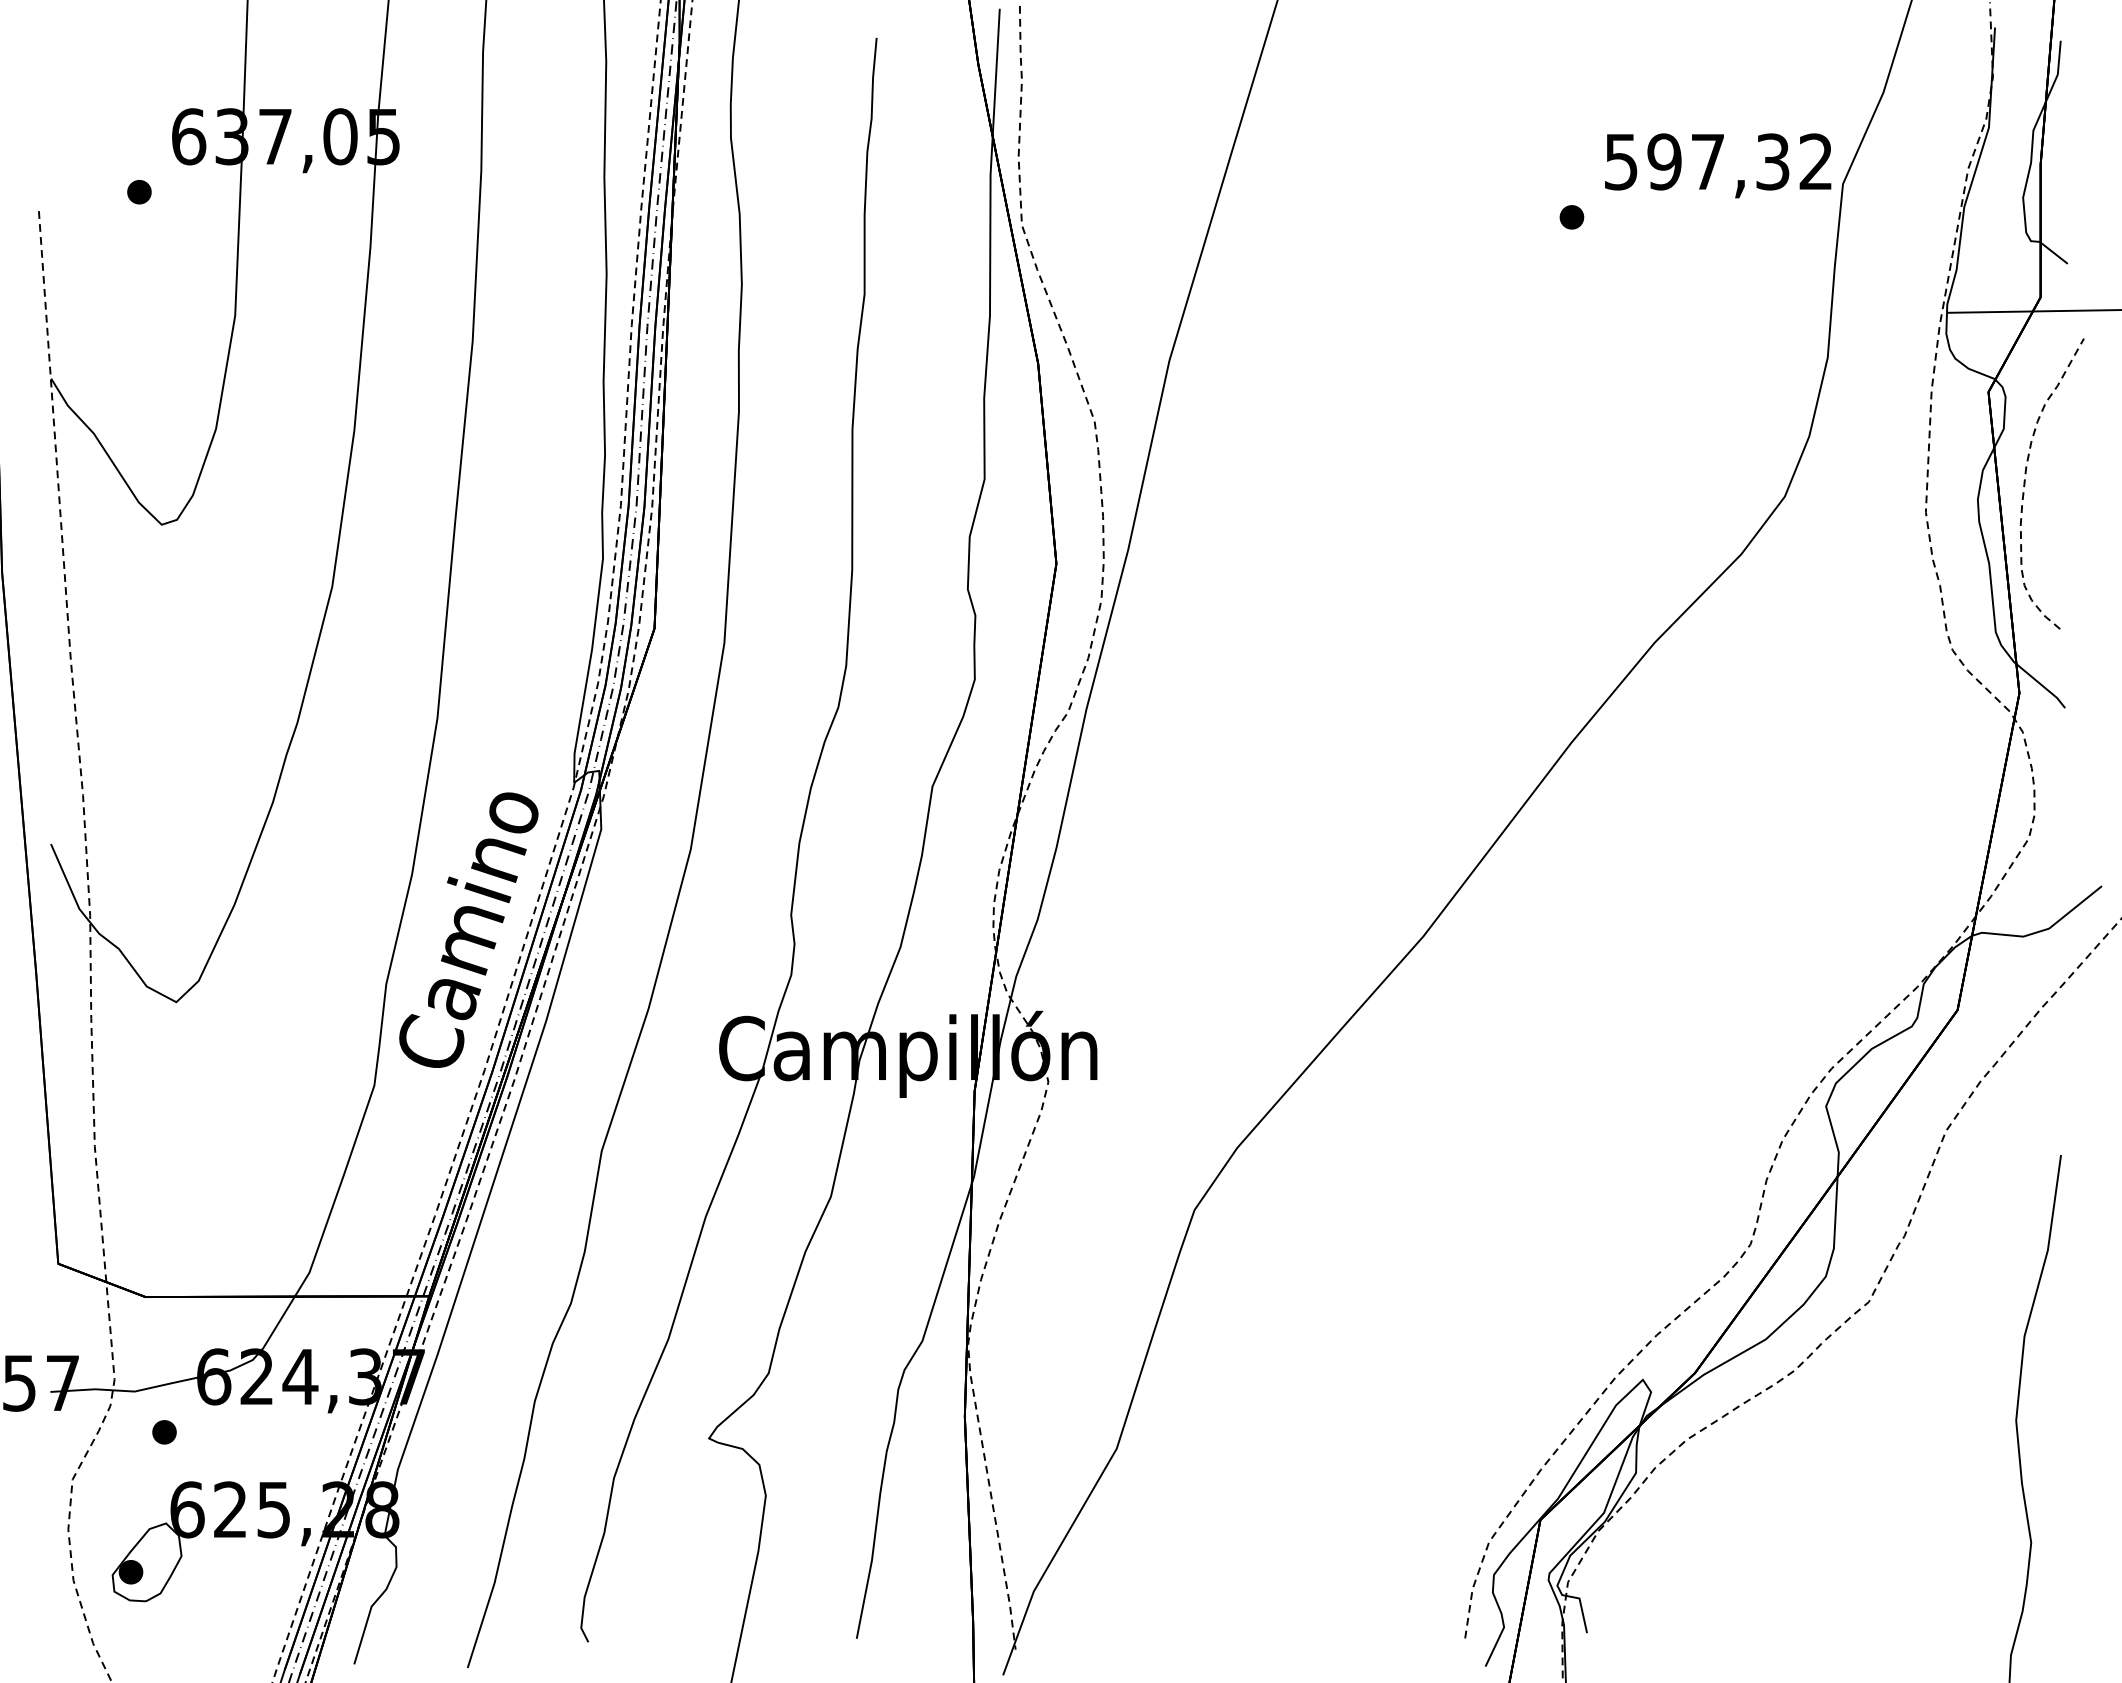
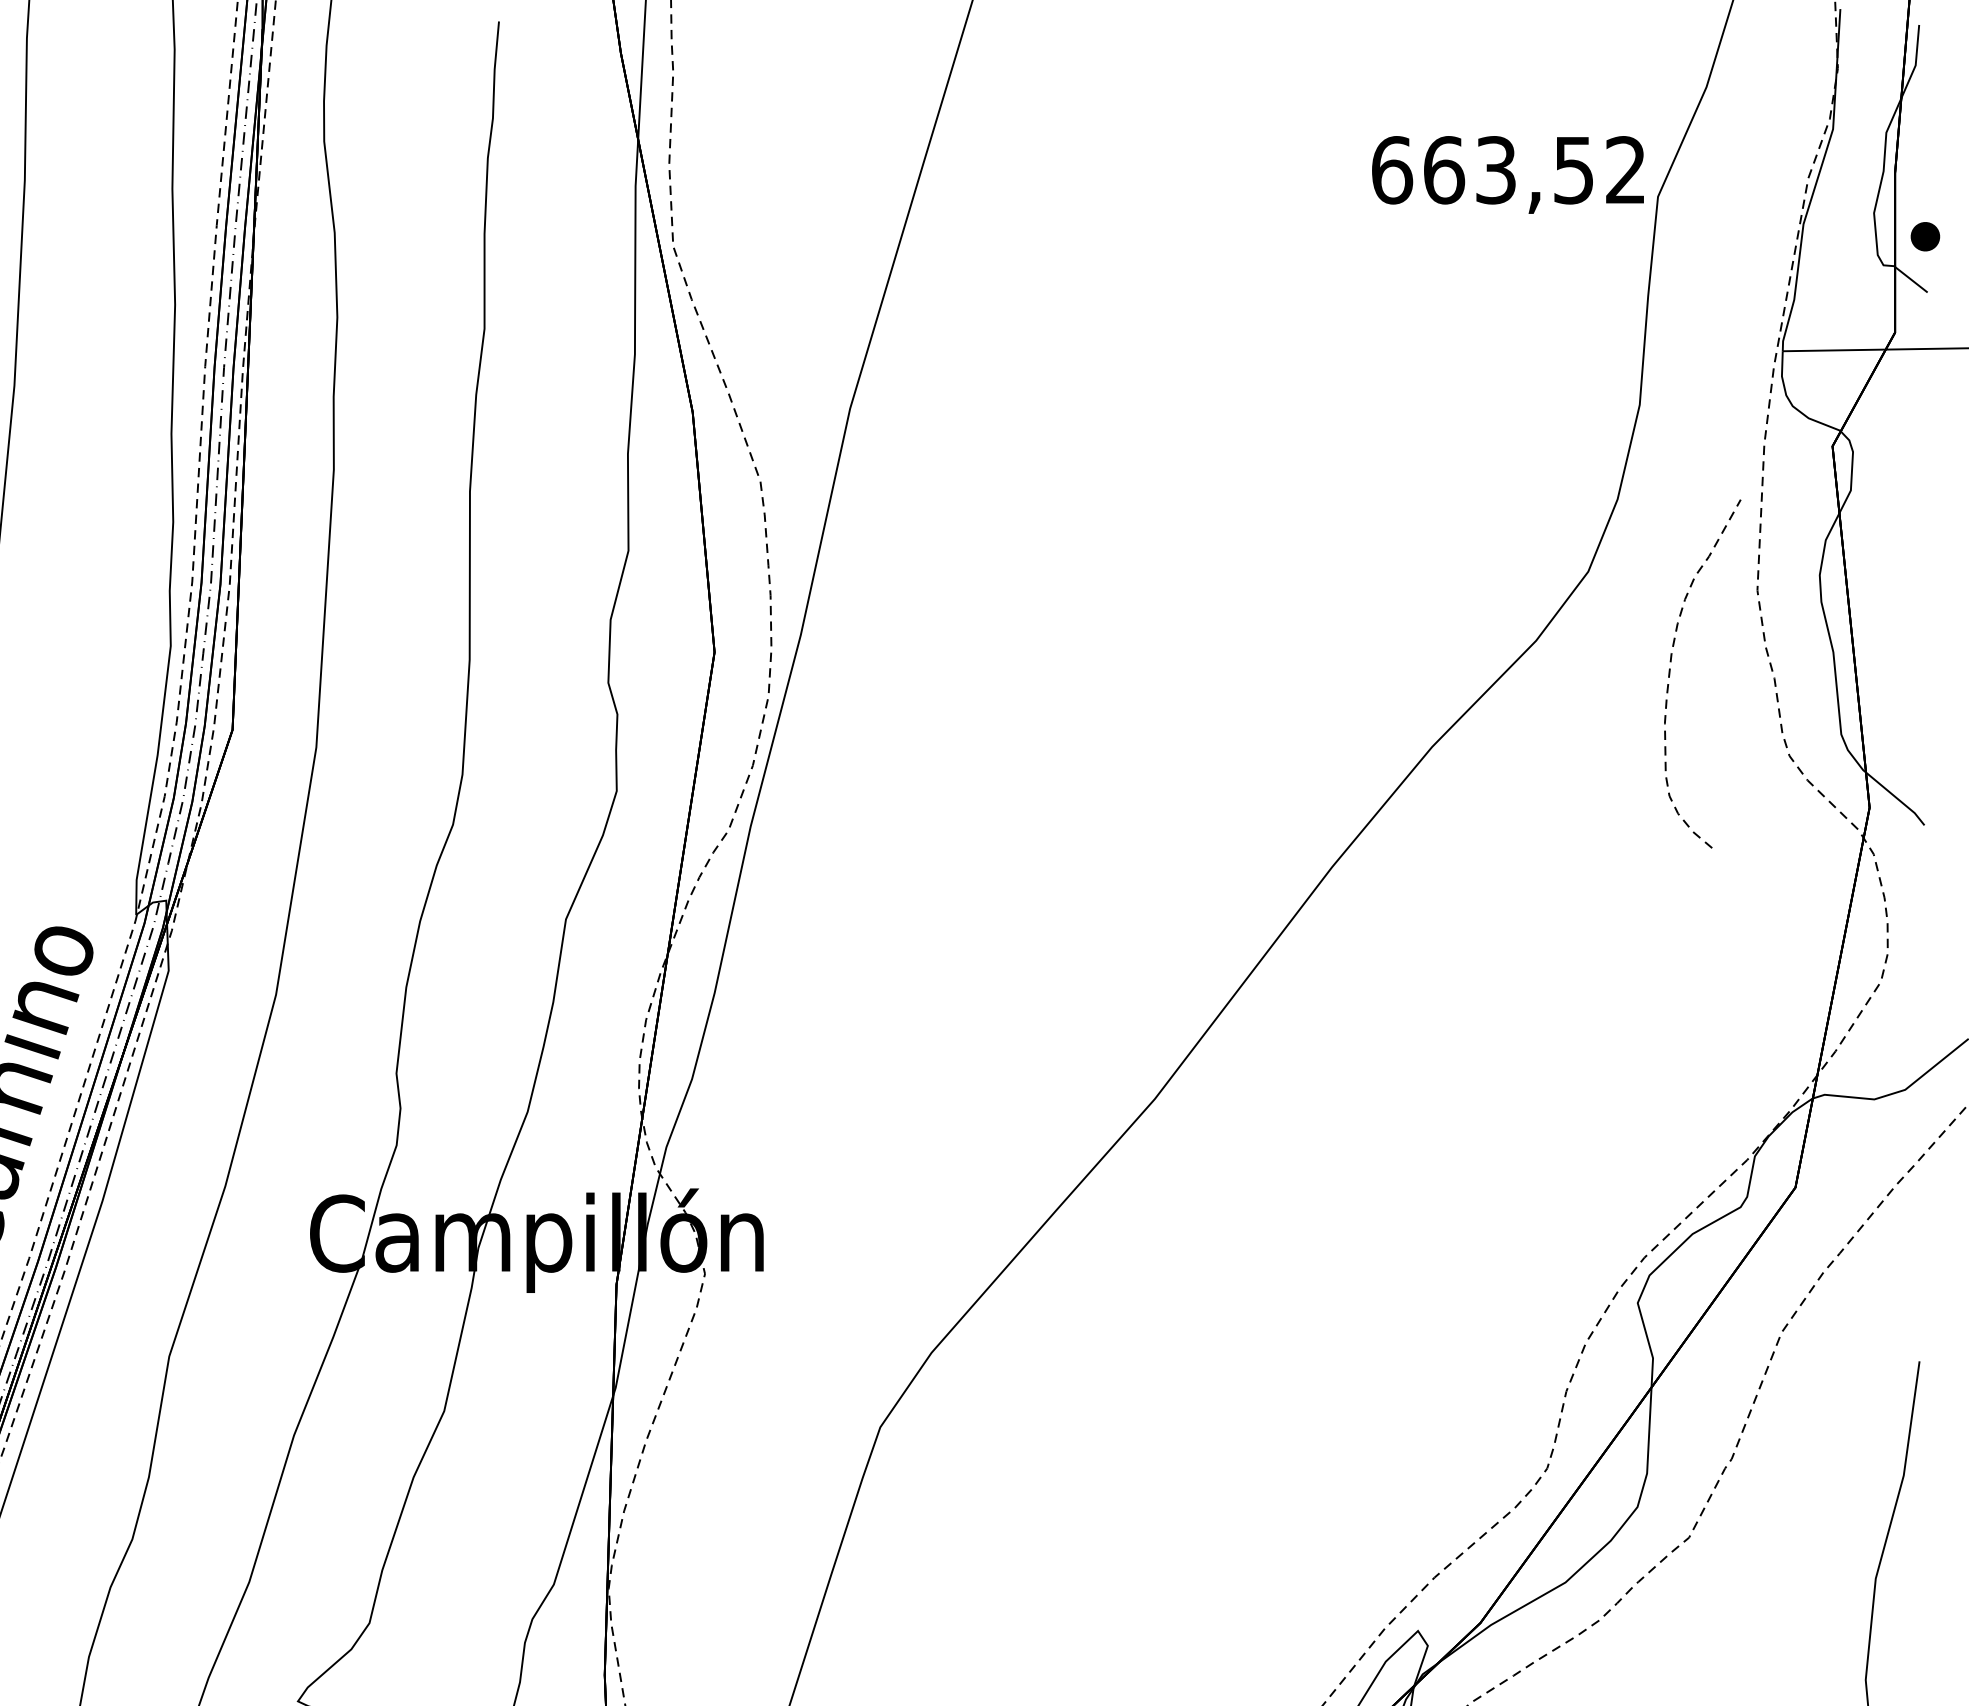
text: (1696, 161) -> (1482, 169), 597,32 -> 663,52
part: (1571, 217) -> (1924, 236), moved
curve: (2025, 483) -> (1670, 673), moved

